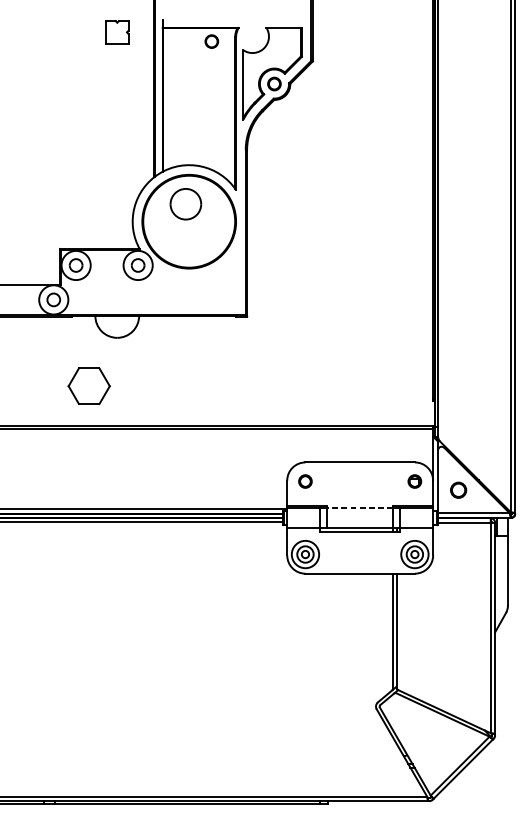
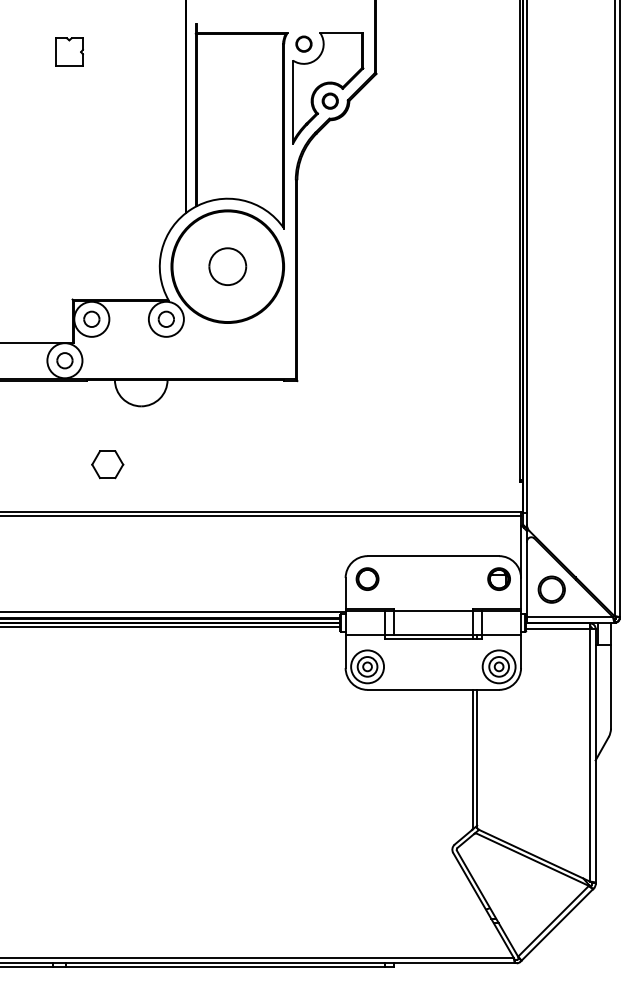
part: (117, 31) -> (69, 51), moved
circle: (211, 41) -> (303, 43), moved
part: (185, 204) -> (227, 266), moved
part: (89, 386) -> (107, 464), size x0.62
part: (305, 481) -> (367, 578), size x1.43
part: (414, 481) -> (498, 578), size x1.43
part: (458, 490) -> (551, 589), size x1.43
line: (359, 507) -> (432, 610), dashed -> solid

